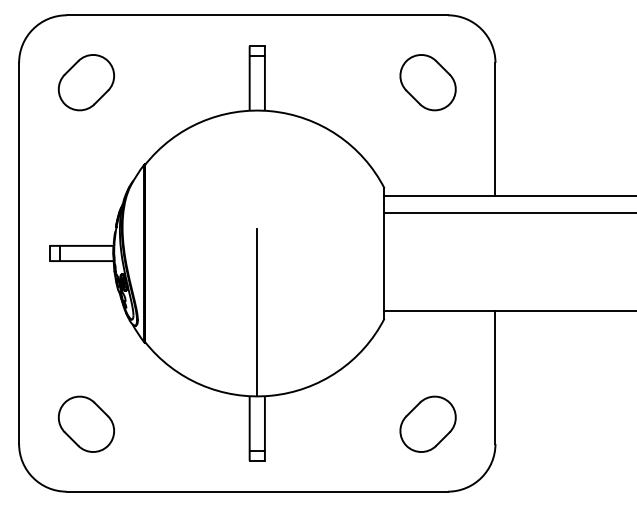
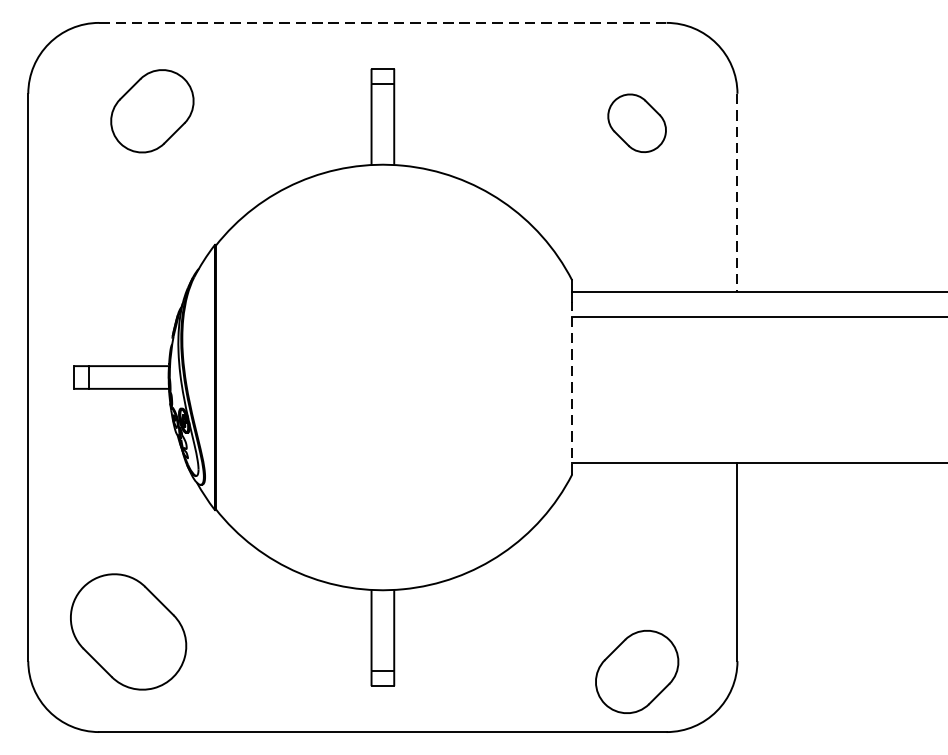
line: (257, 15) -> (383, 23), solid -> dashed
part: (86, 82) -> (152, 111), moved
part: (427, 82) -> (636, 122), size x0.7
line: (495, 129) -> (737, 192), solid -> dashed
line: (384, 260) -> (572, 387), solid -> dashed
line: (257, 312) -> (383, 465), removed
part: (86, 423) -> (128, 630), size x1.4
part: (427, 423) -> (636, 670), moved

